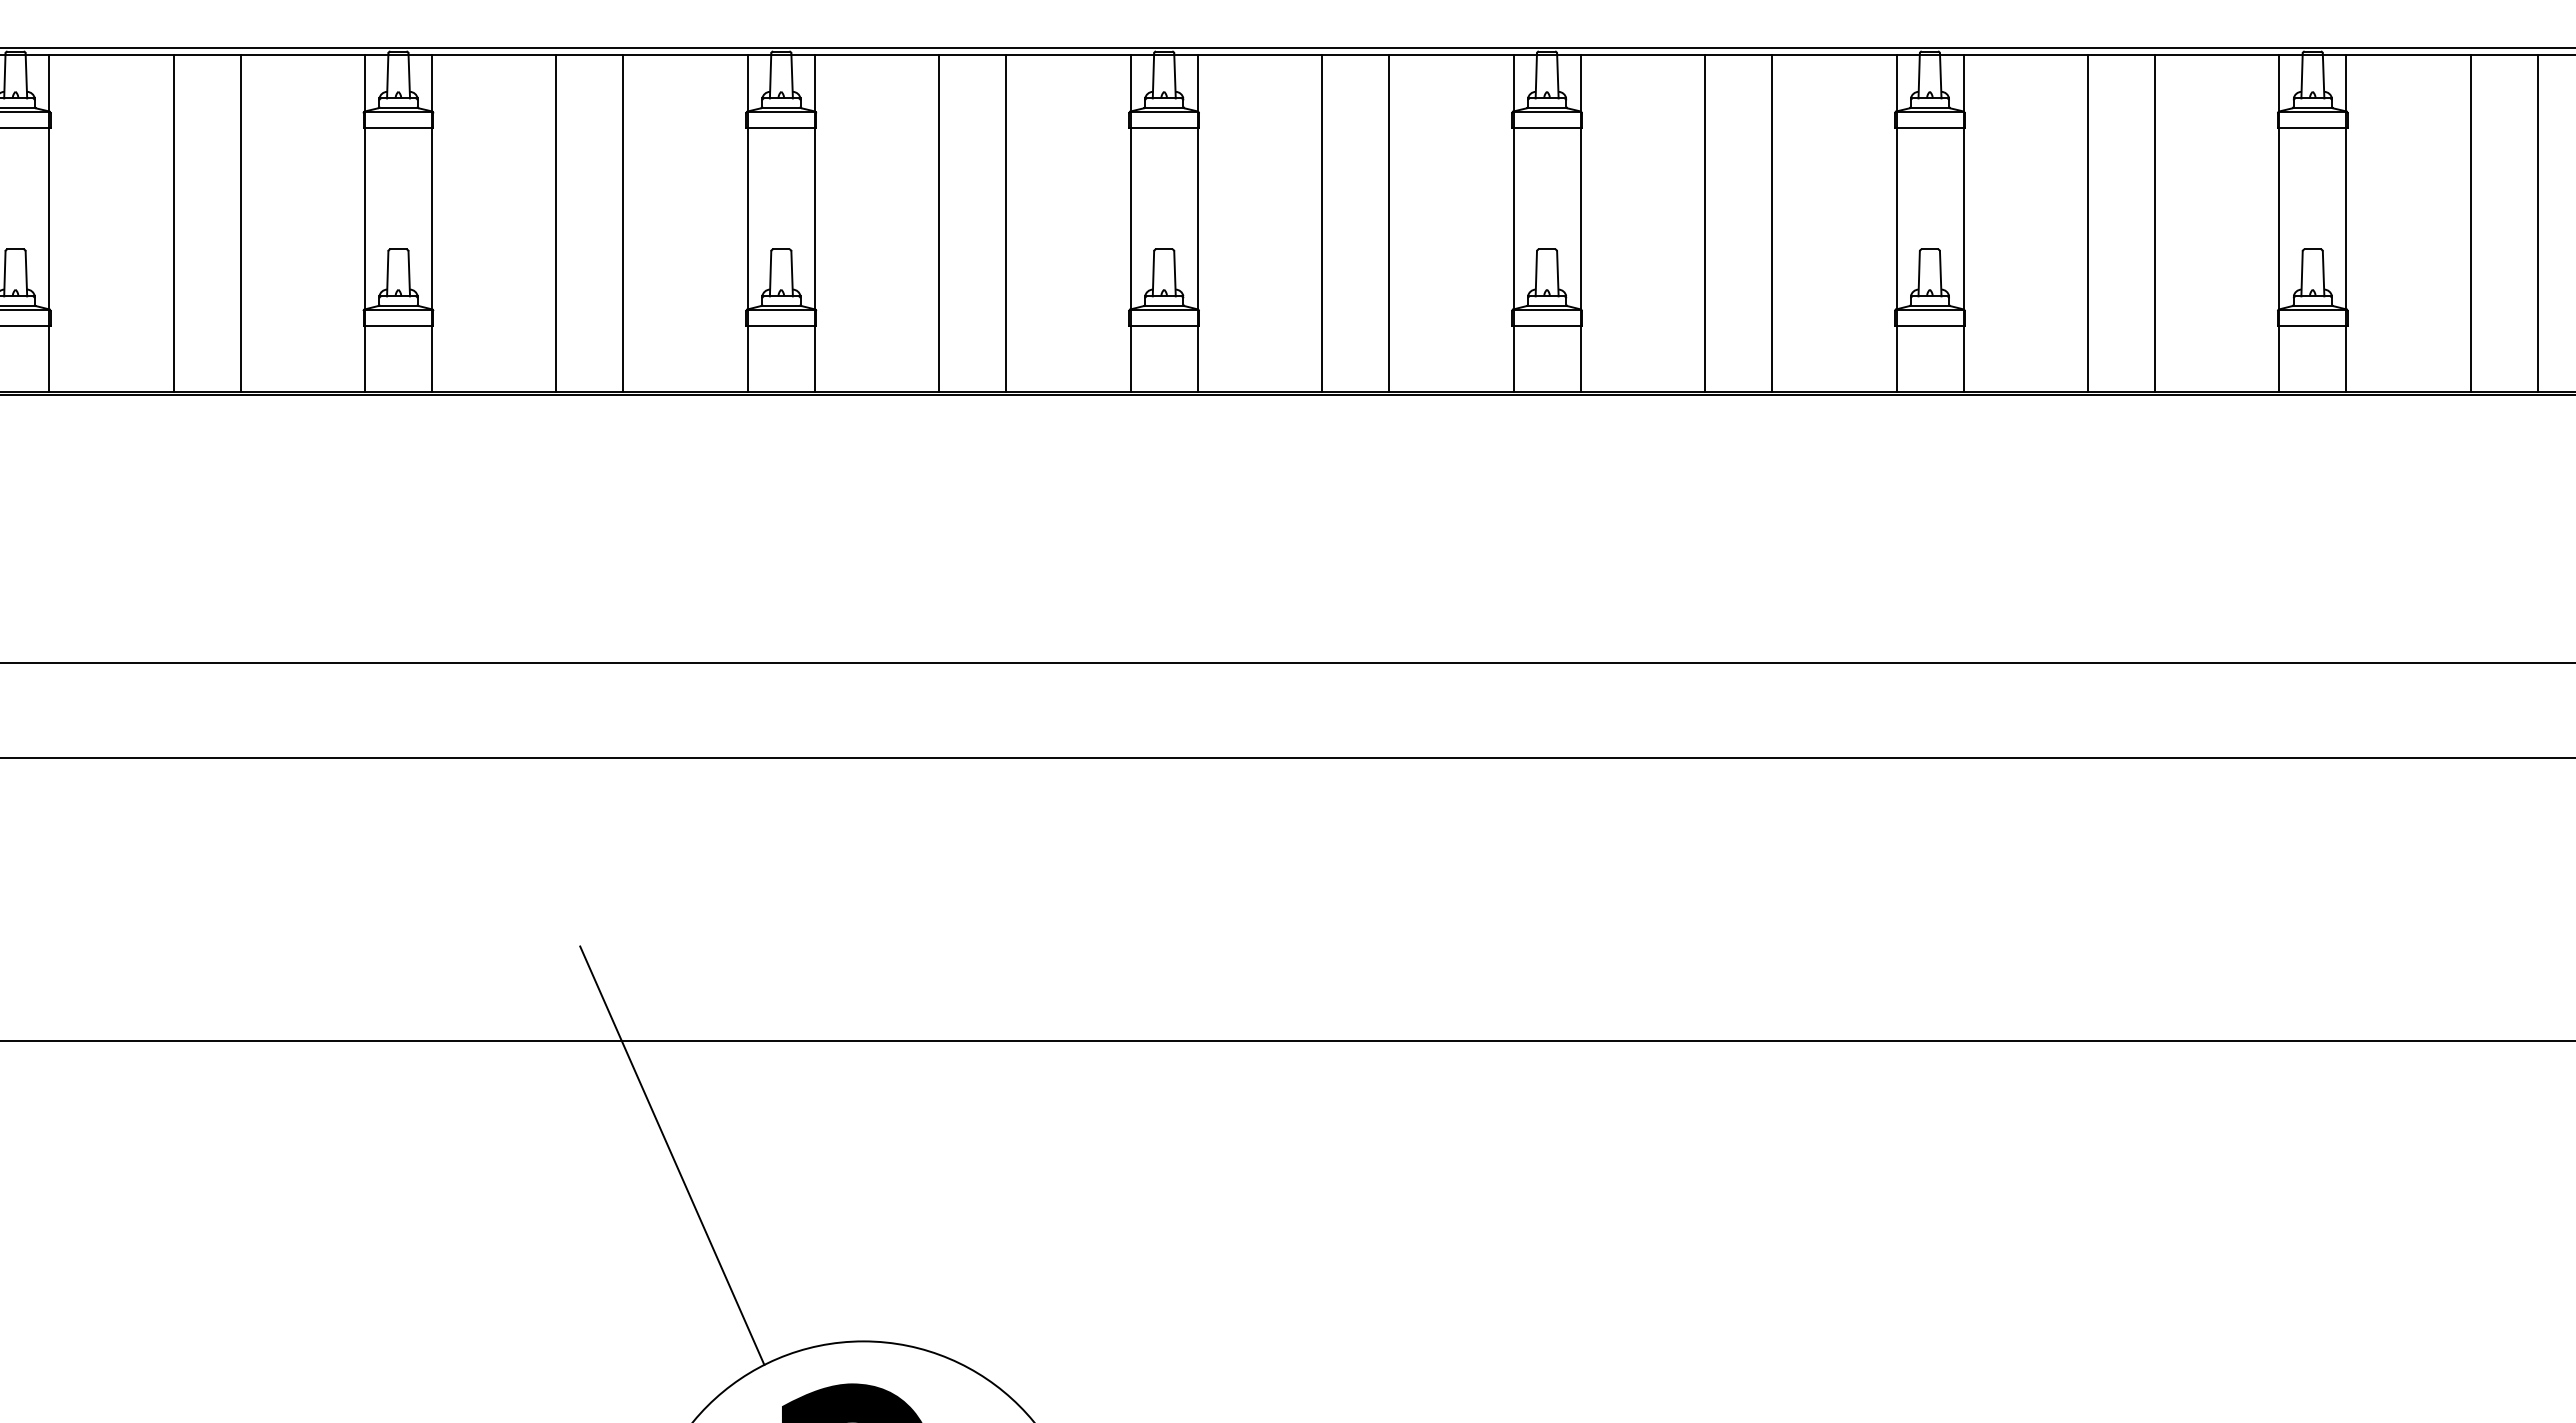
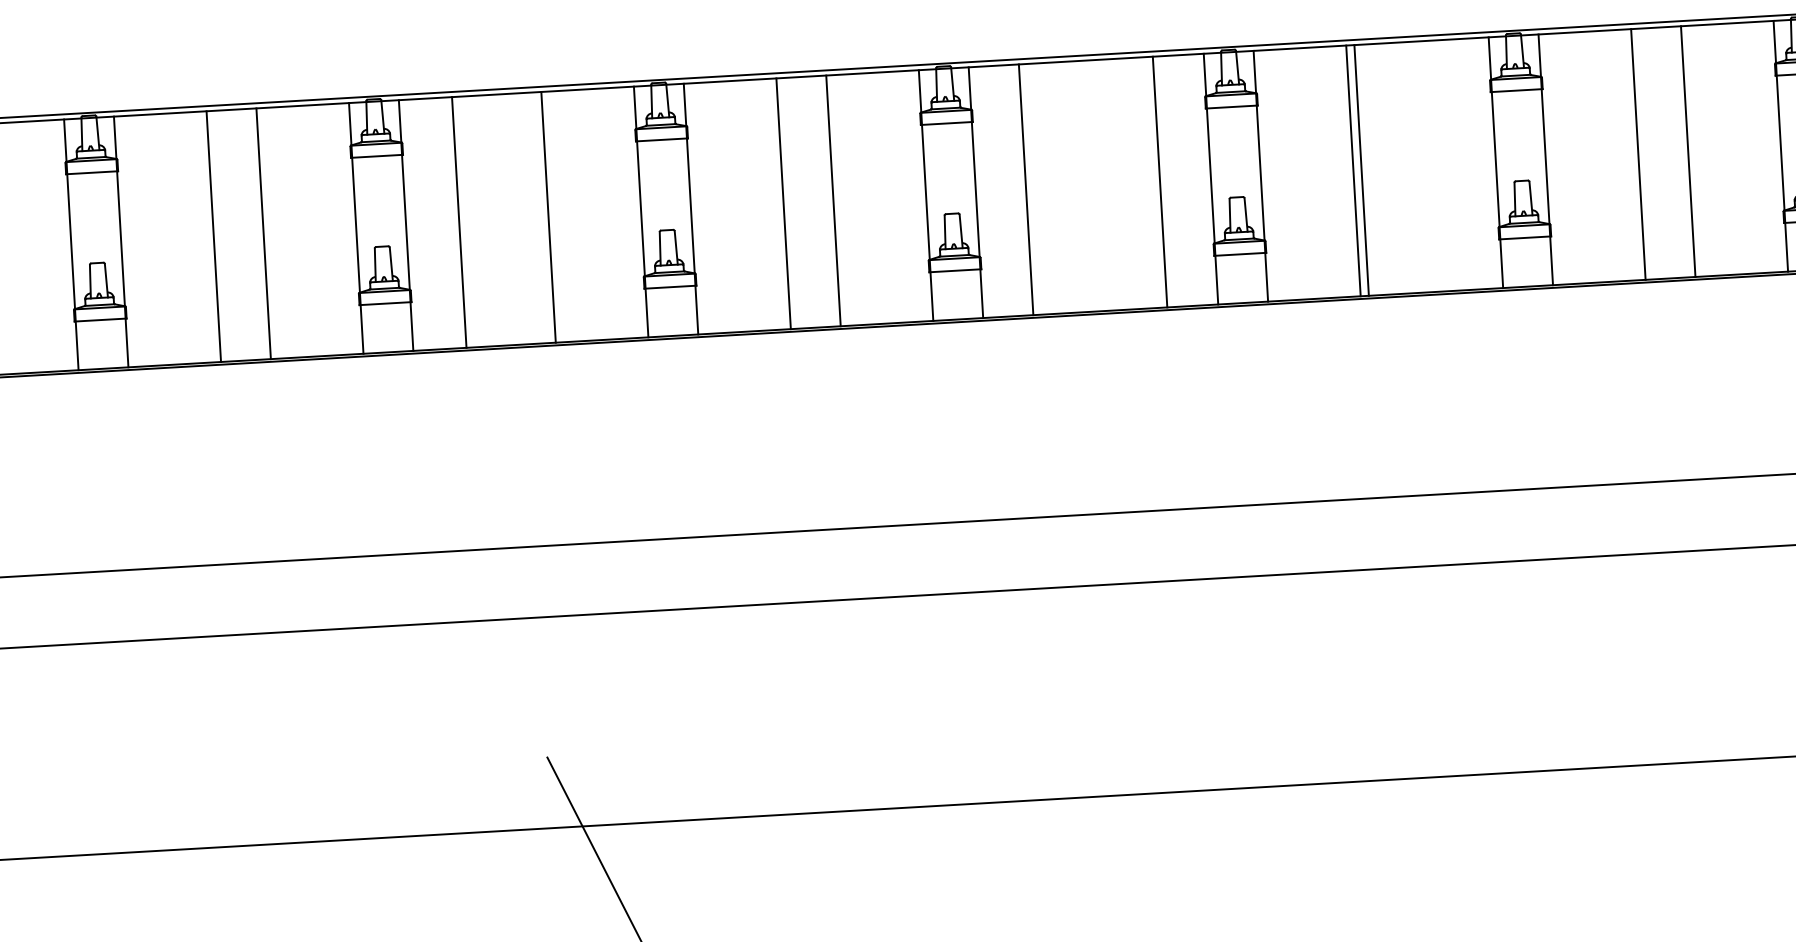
line: (556, 222) -> (459, 222), moved
line: (1322, 222) -> (1026, 189), moved
line: (1389, 222) -> (1160, 181), moved
line: (1772, 222) -> (1361, 170), moved

